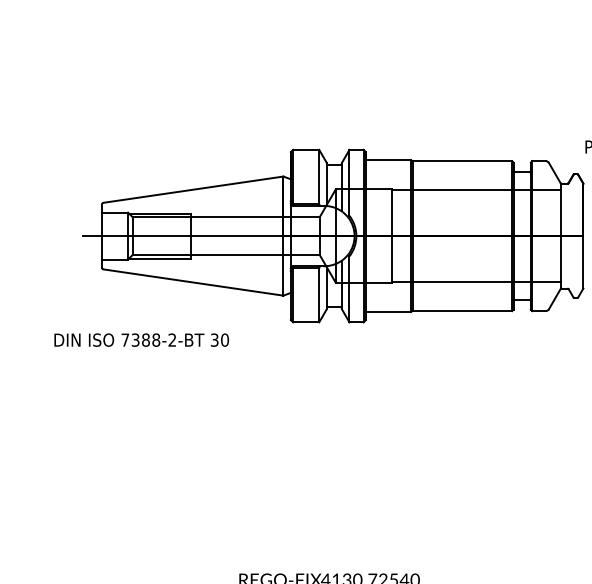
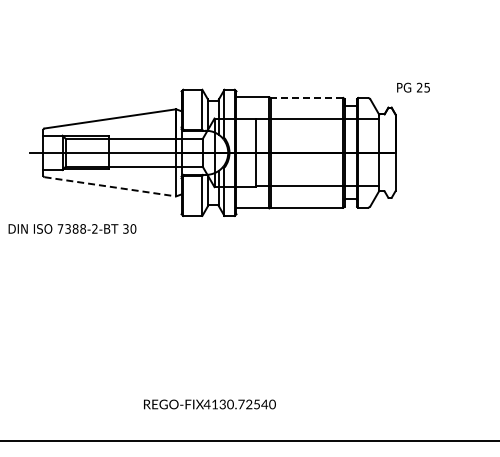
line: (461, 161) -> (306, 98), solid -> dashed
line: (193, 282) -> (110, 186), solid -> dashed

